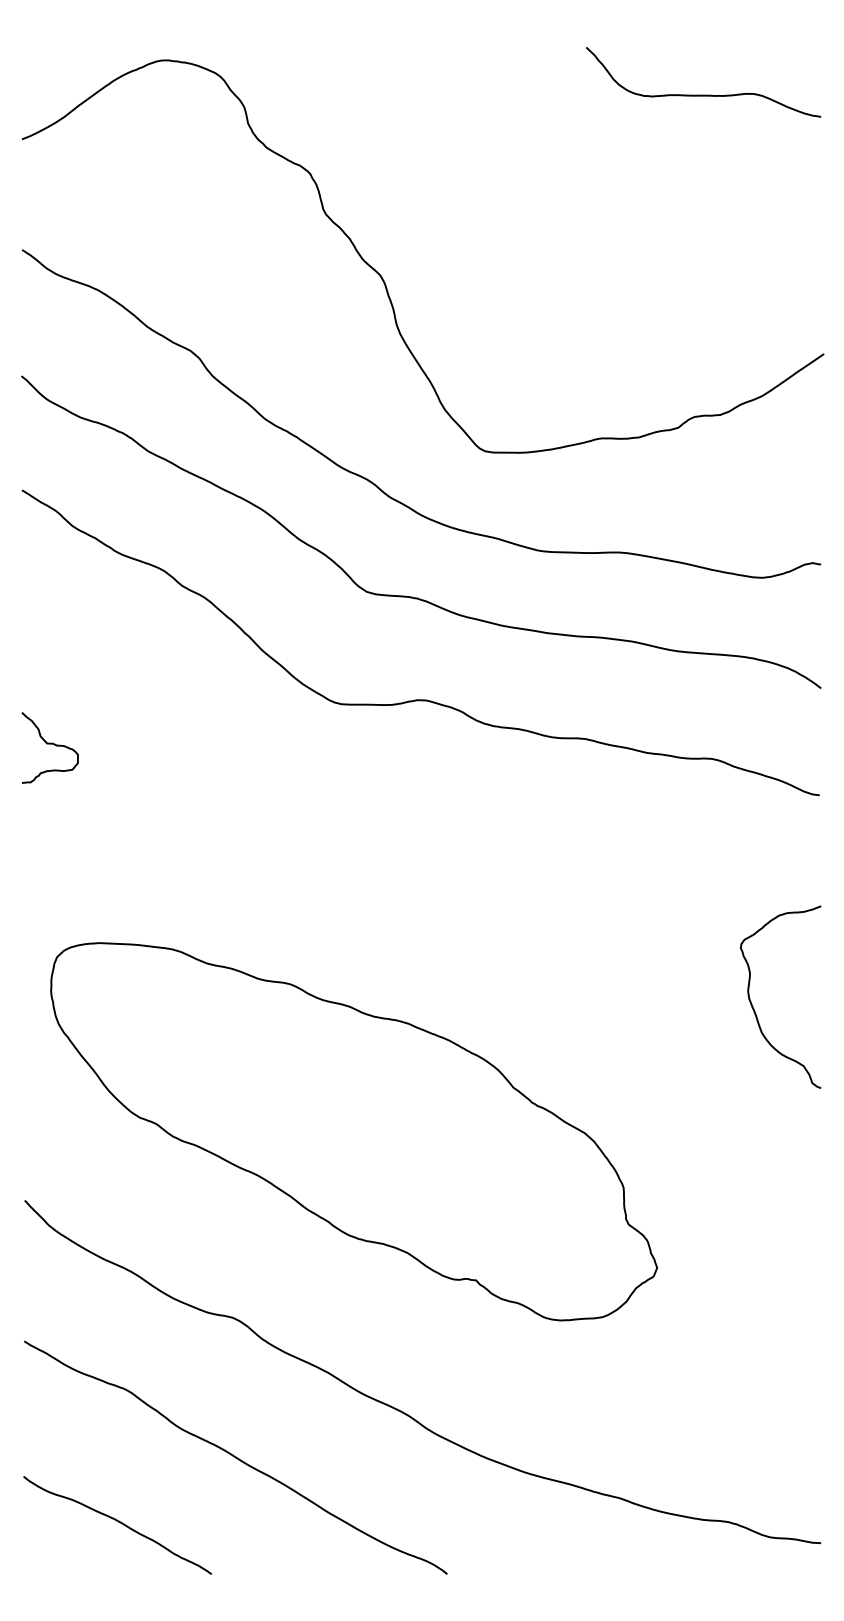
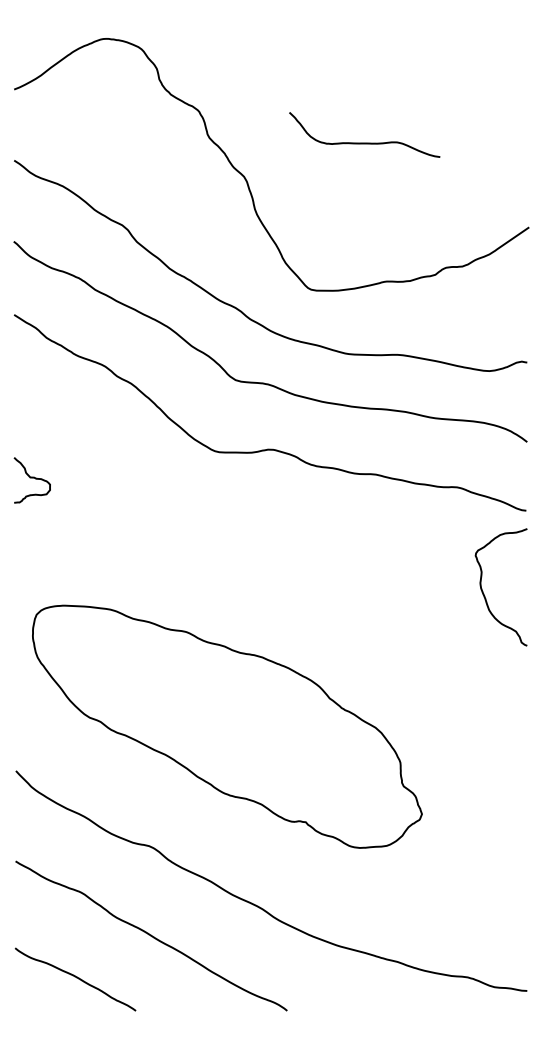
curve: (703, 94) -> (364, 142), moved
curve: (754, 1006) -> (484, 593), moved

